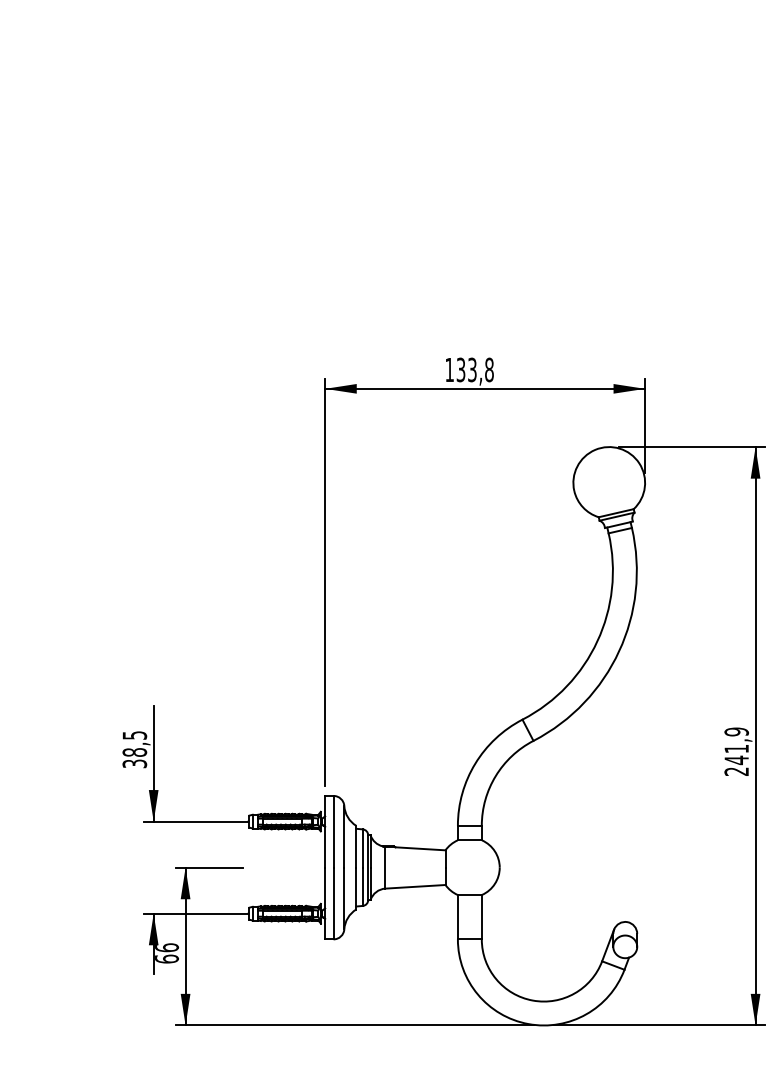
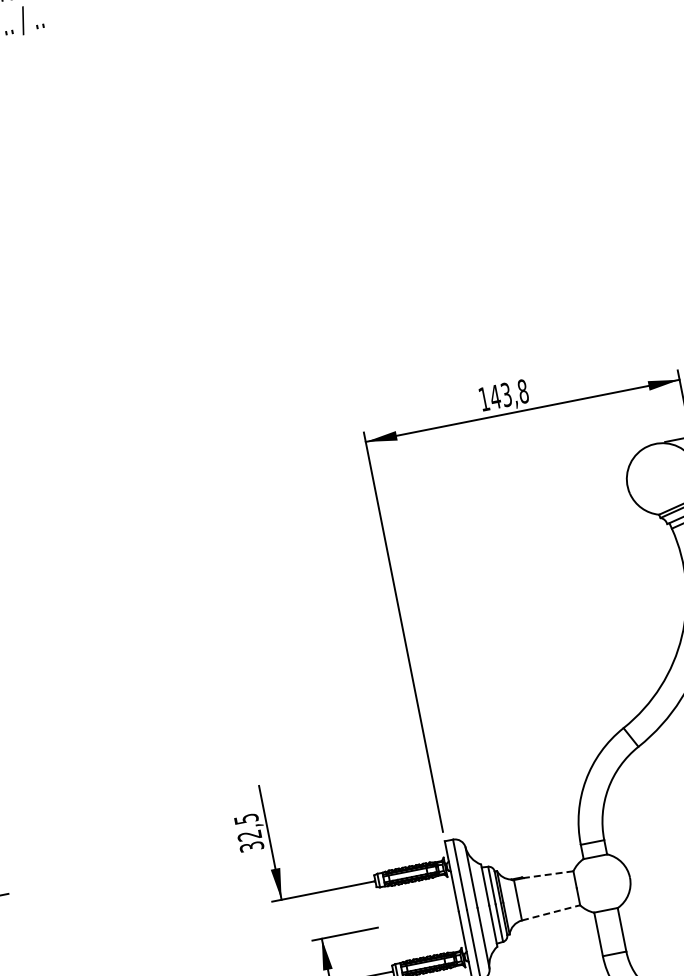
text: (460, 369) -> (494, 396), 133,8 -> 143,8
text: (134, 752) -> (249, 835), 38,5 -> 32,5
line: (420, 848) -> (548, 874), solid -> dashed
line: (415, 886) -> (551, 912), solid -> dashed

